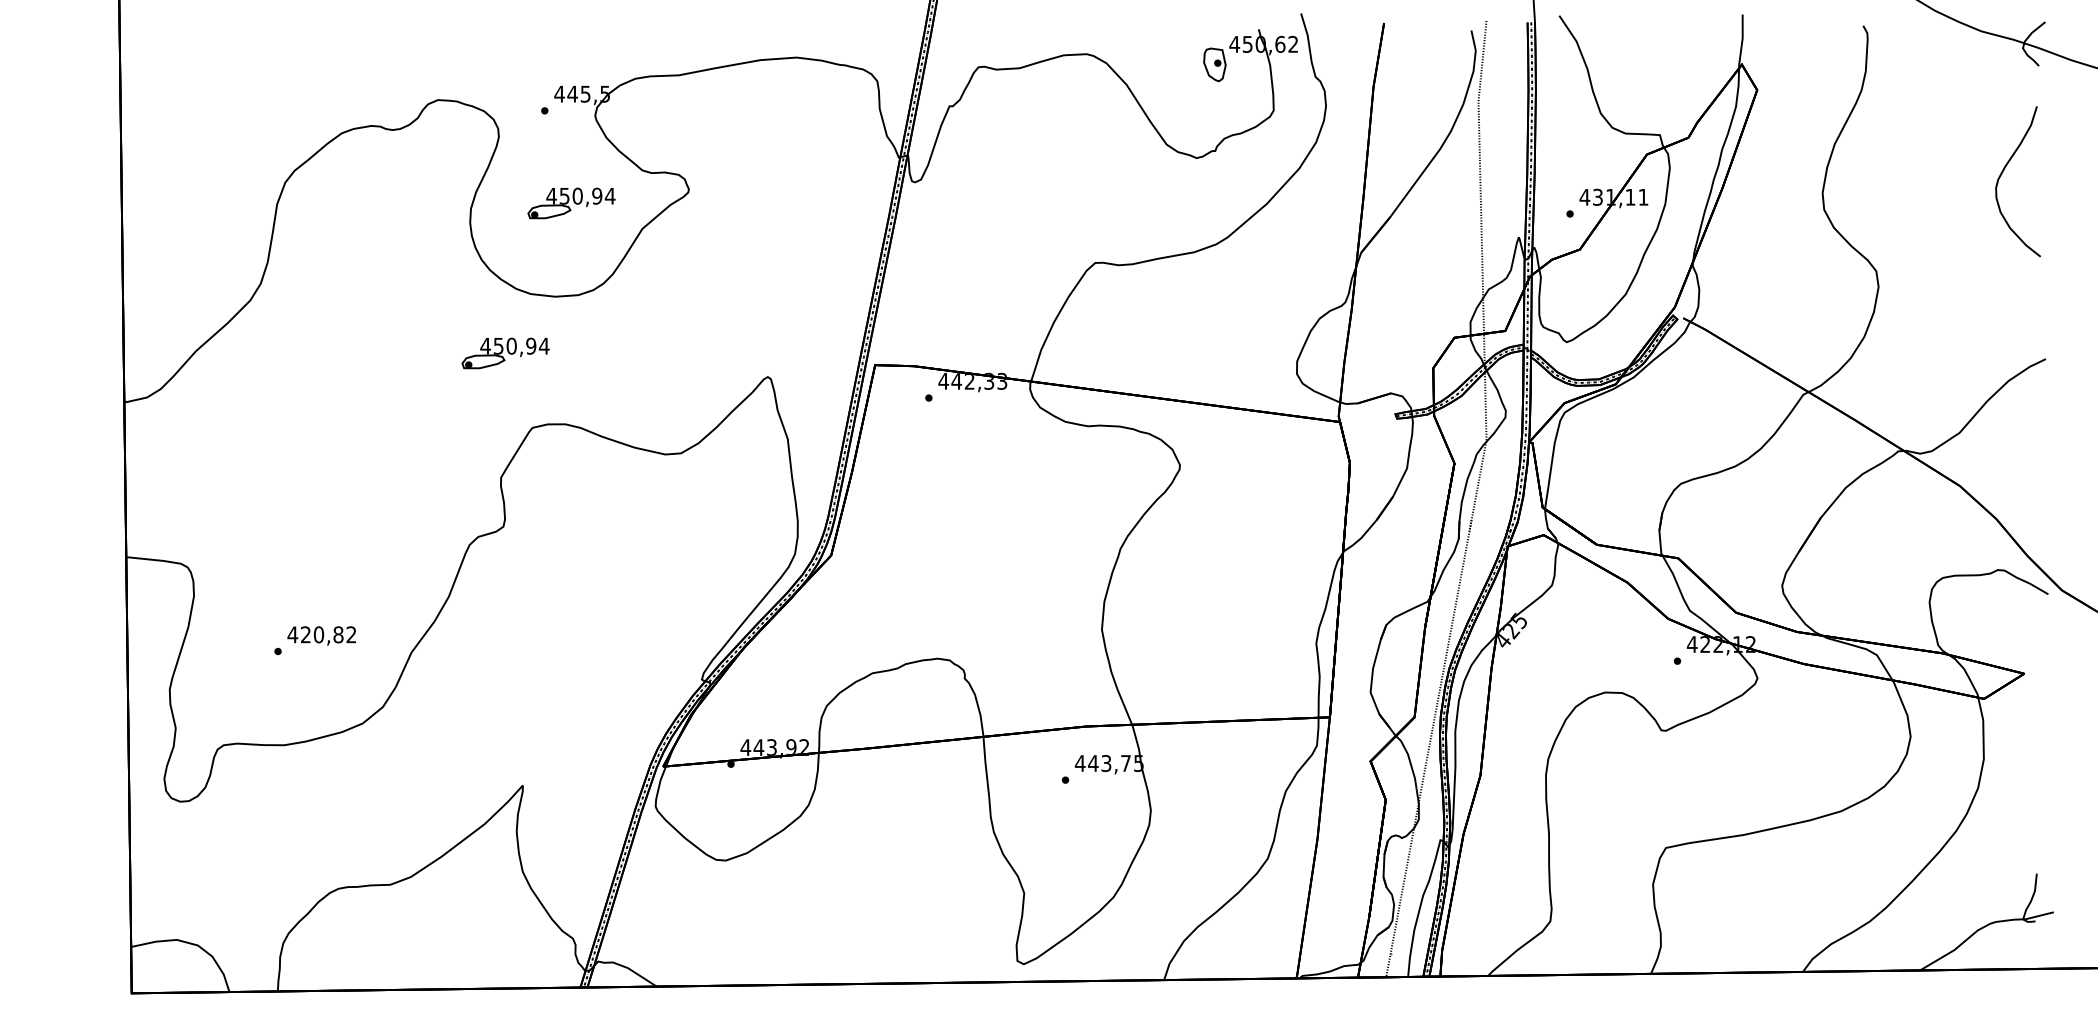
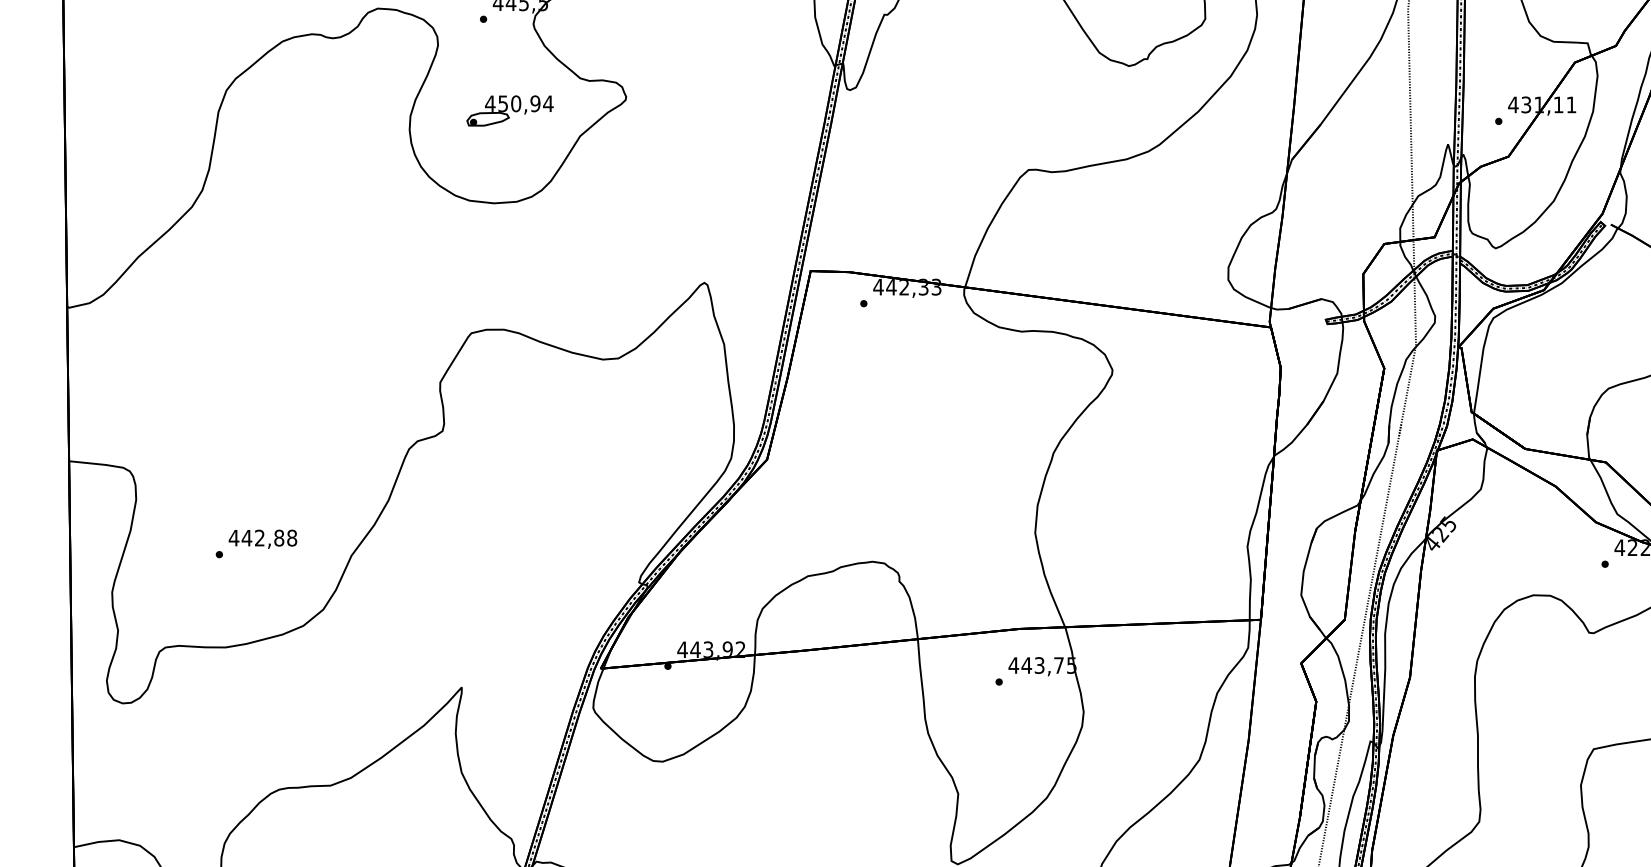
part: (505, 353) -> (444, 259), removed
text: (328, 634) -> (269, 537), 420,82 -> 442,88

